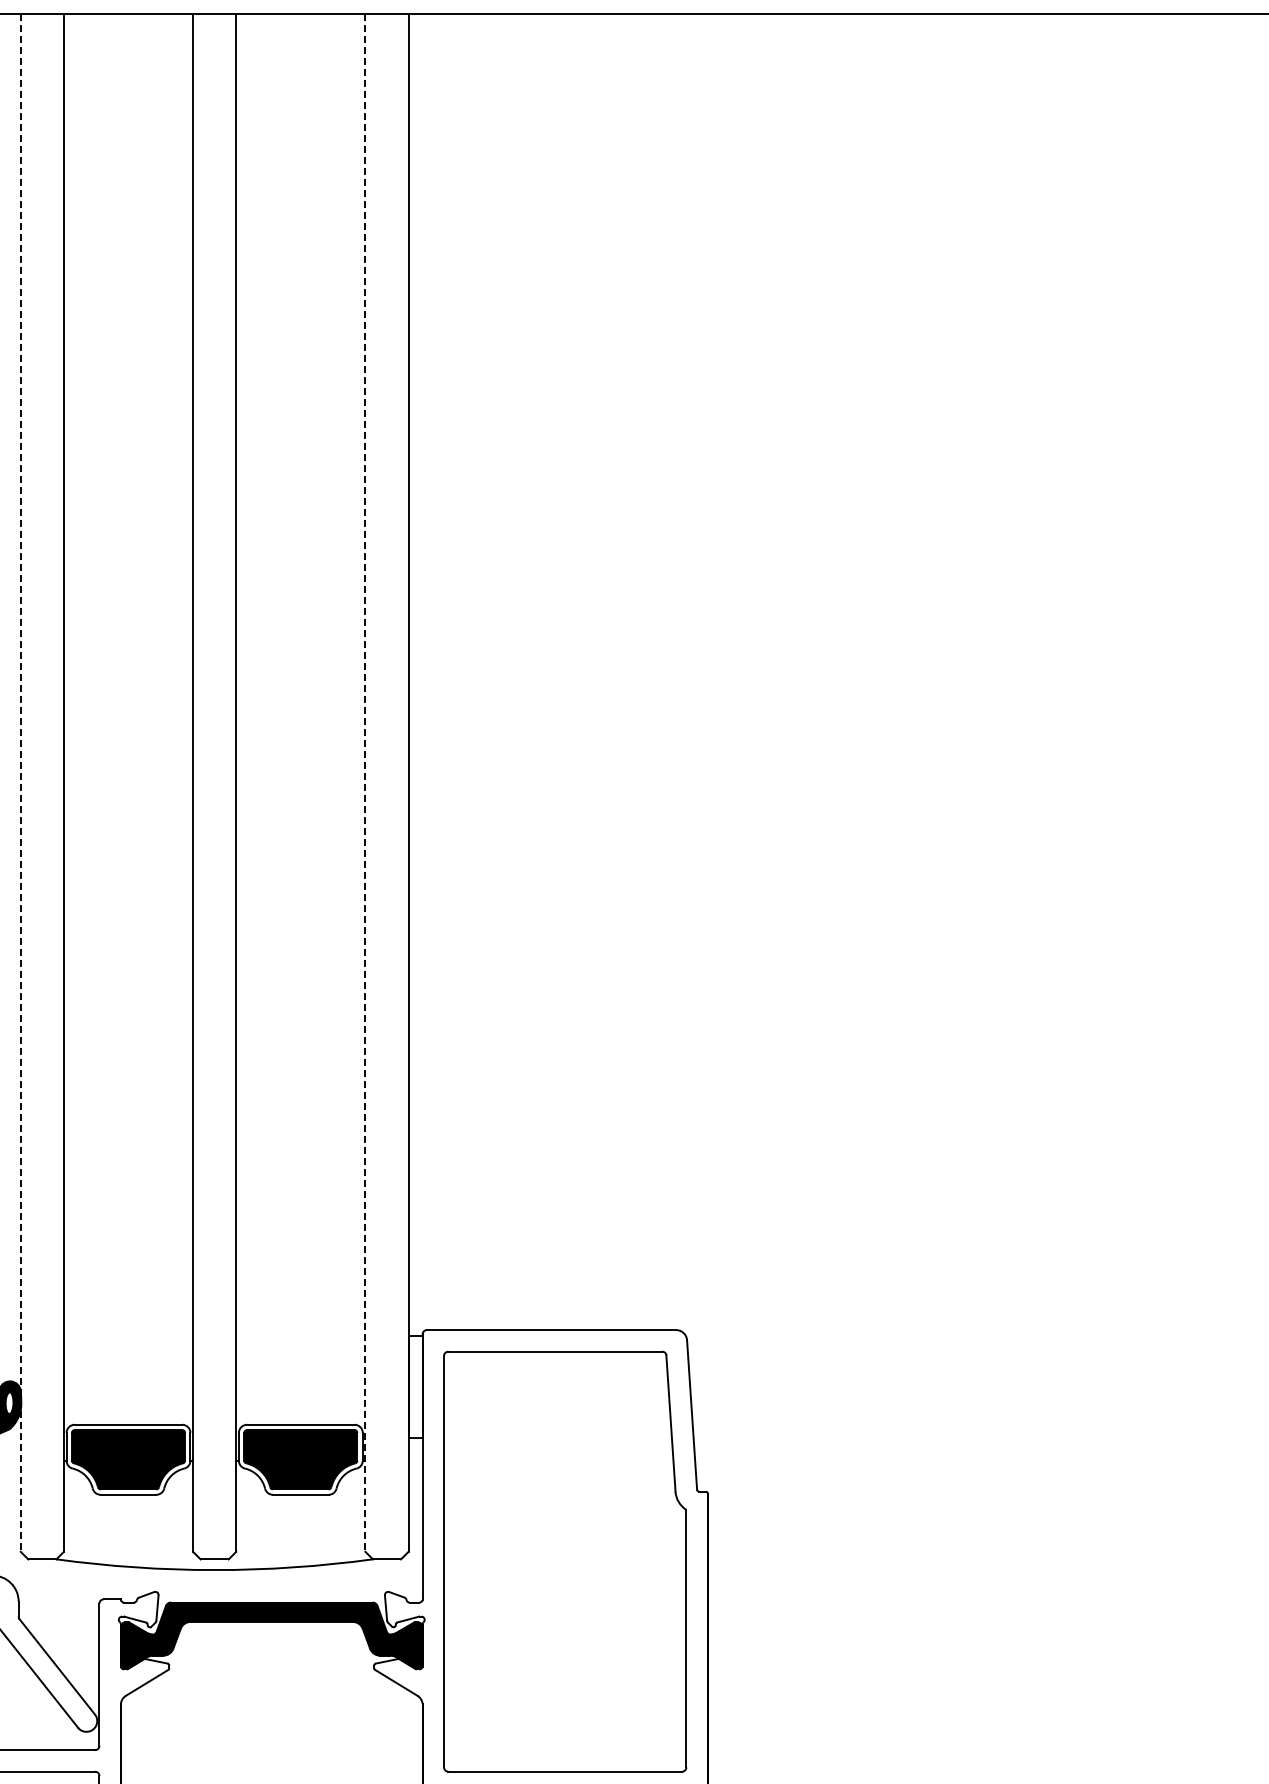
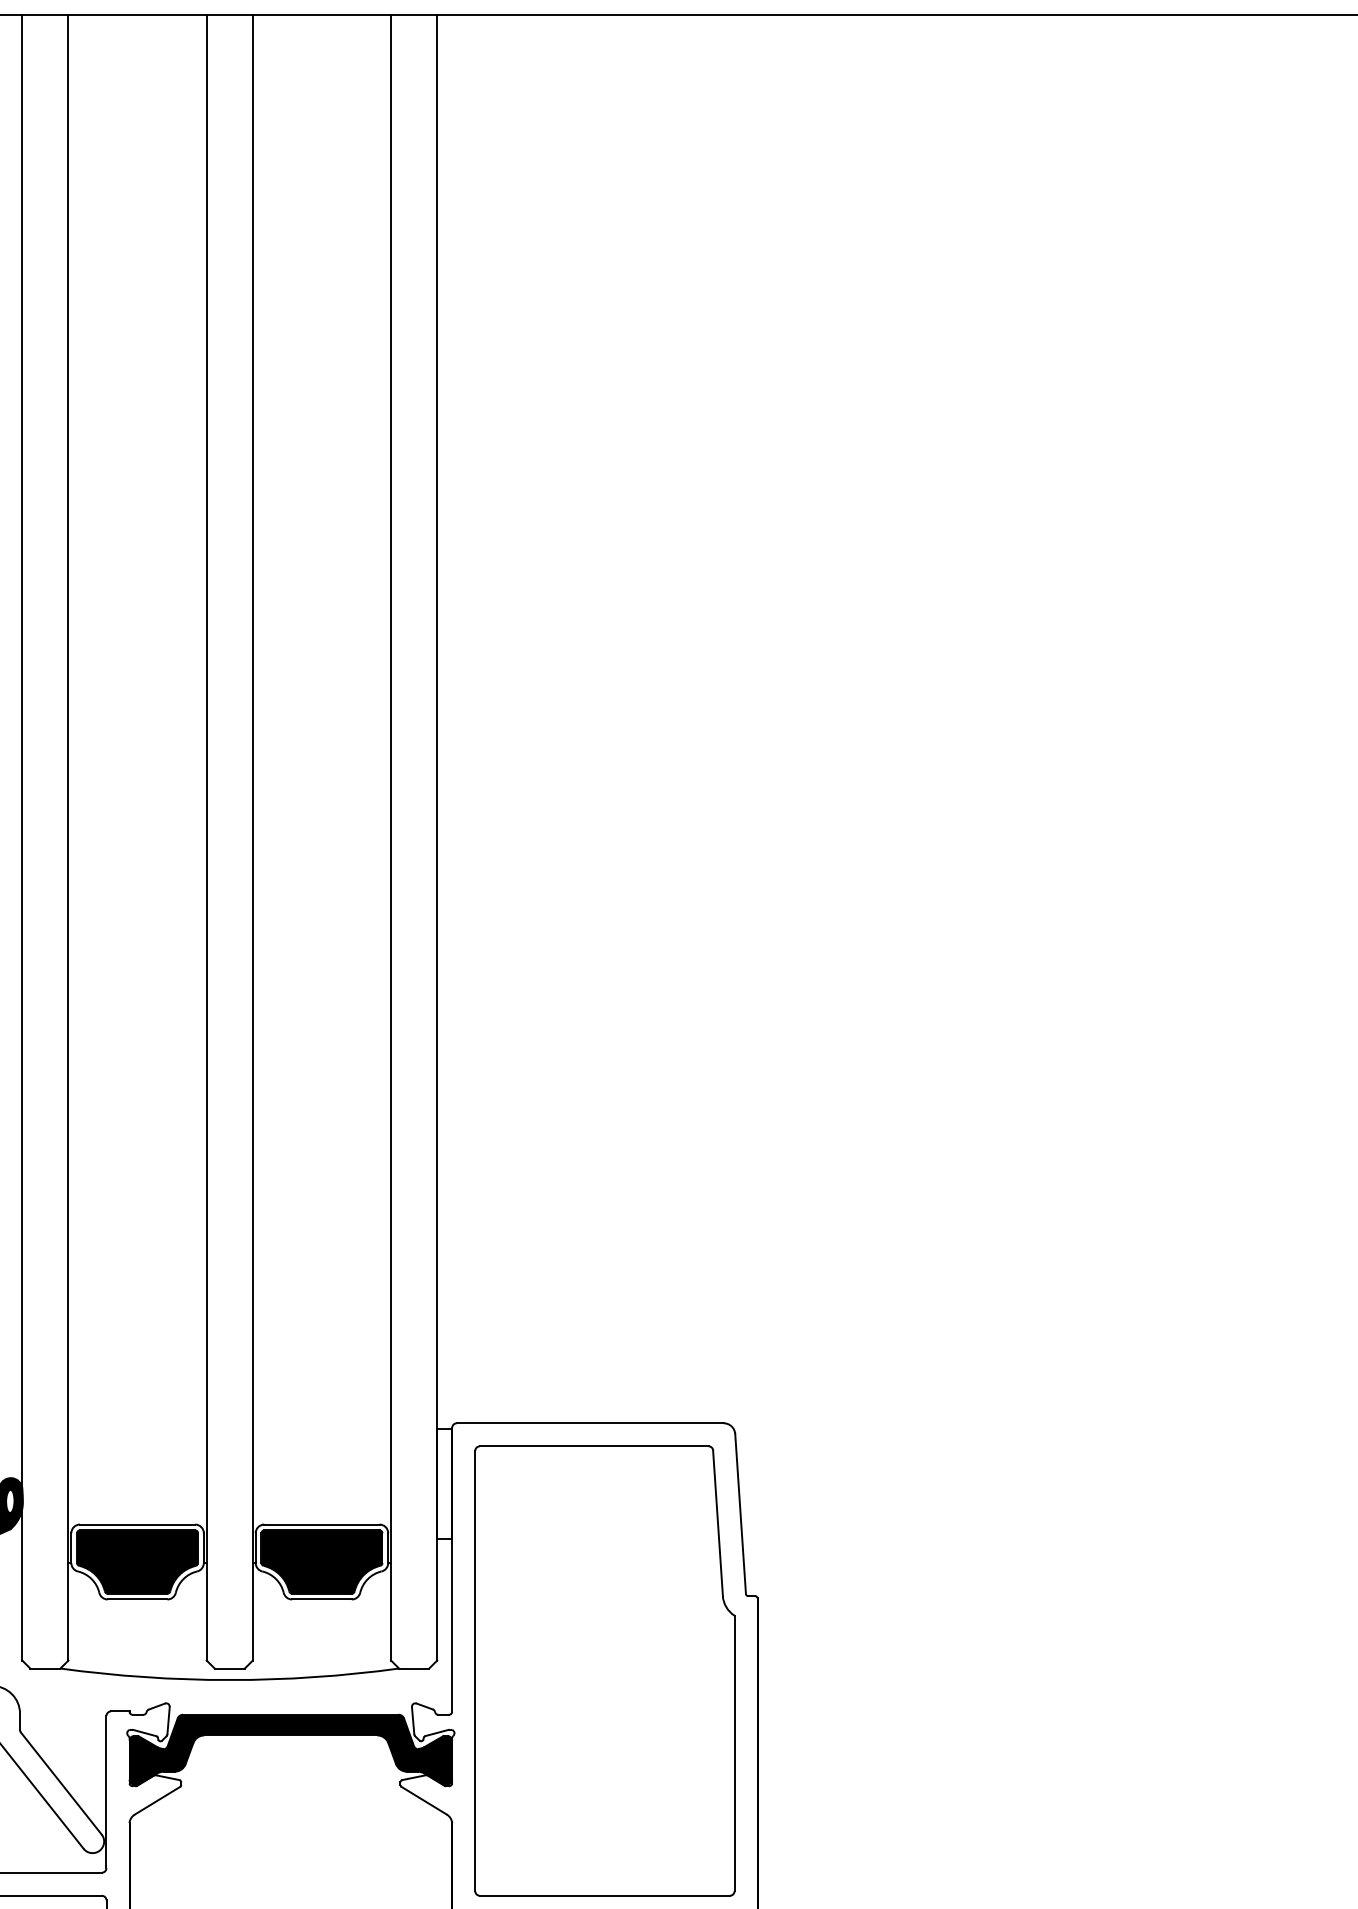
line: (20, 783) -> (22, 838), dashed -> solid
line: (365, 783) -> (391, 838), dashed -> solid

